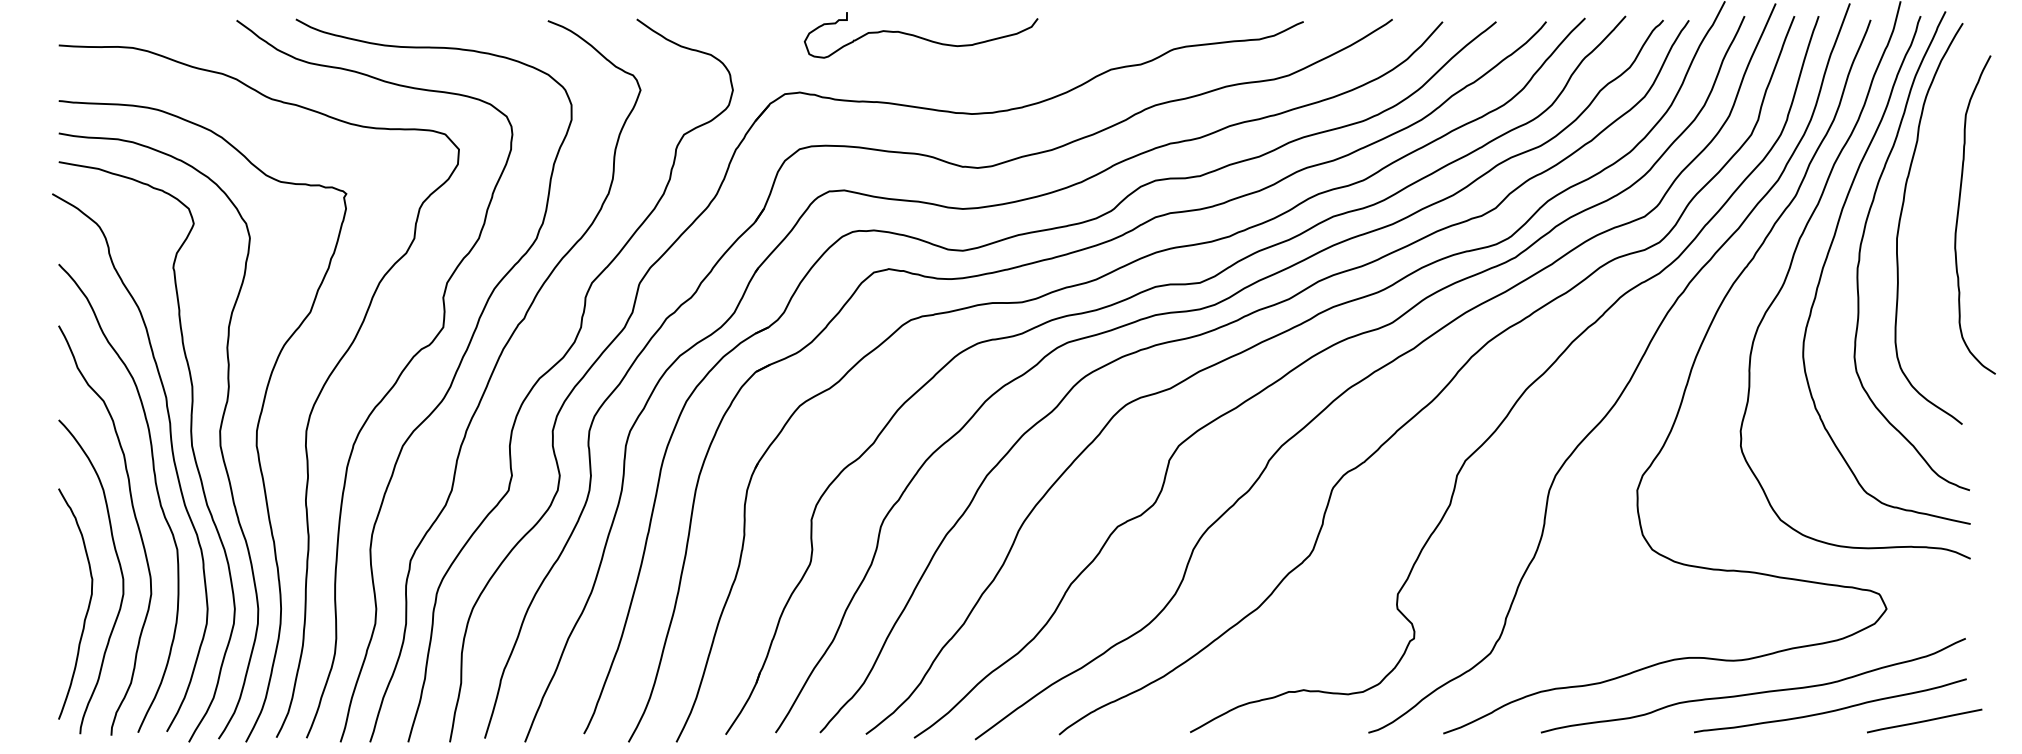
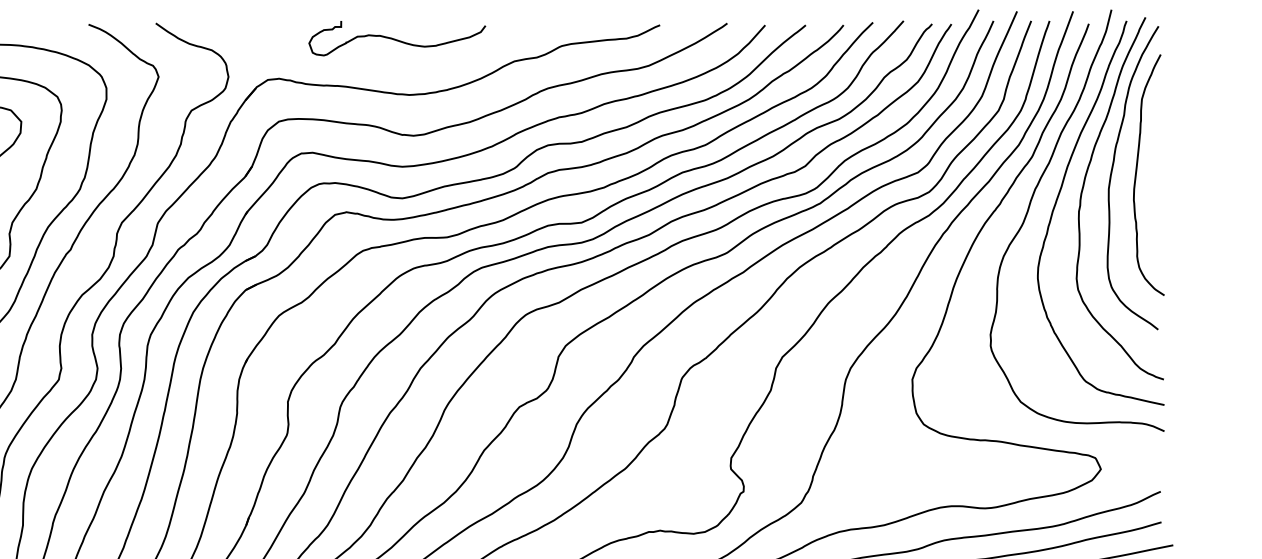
curve: (920, 36) -> (396, 39), moved
curve: (1959, 210) -> (1137, 171), moved

